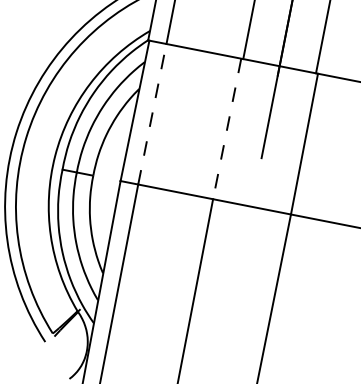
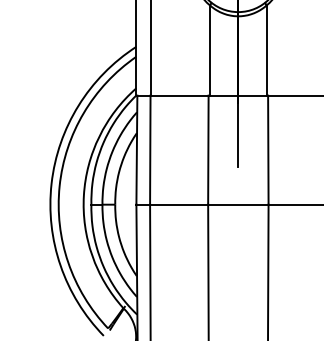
line: (152, 114) -> (150, 150), dashed -> solid
line: (227, 129) -> (208, 150), dashed -> solid

